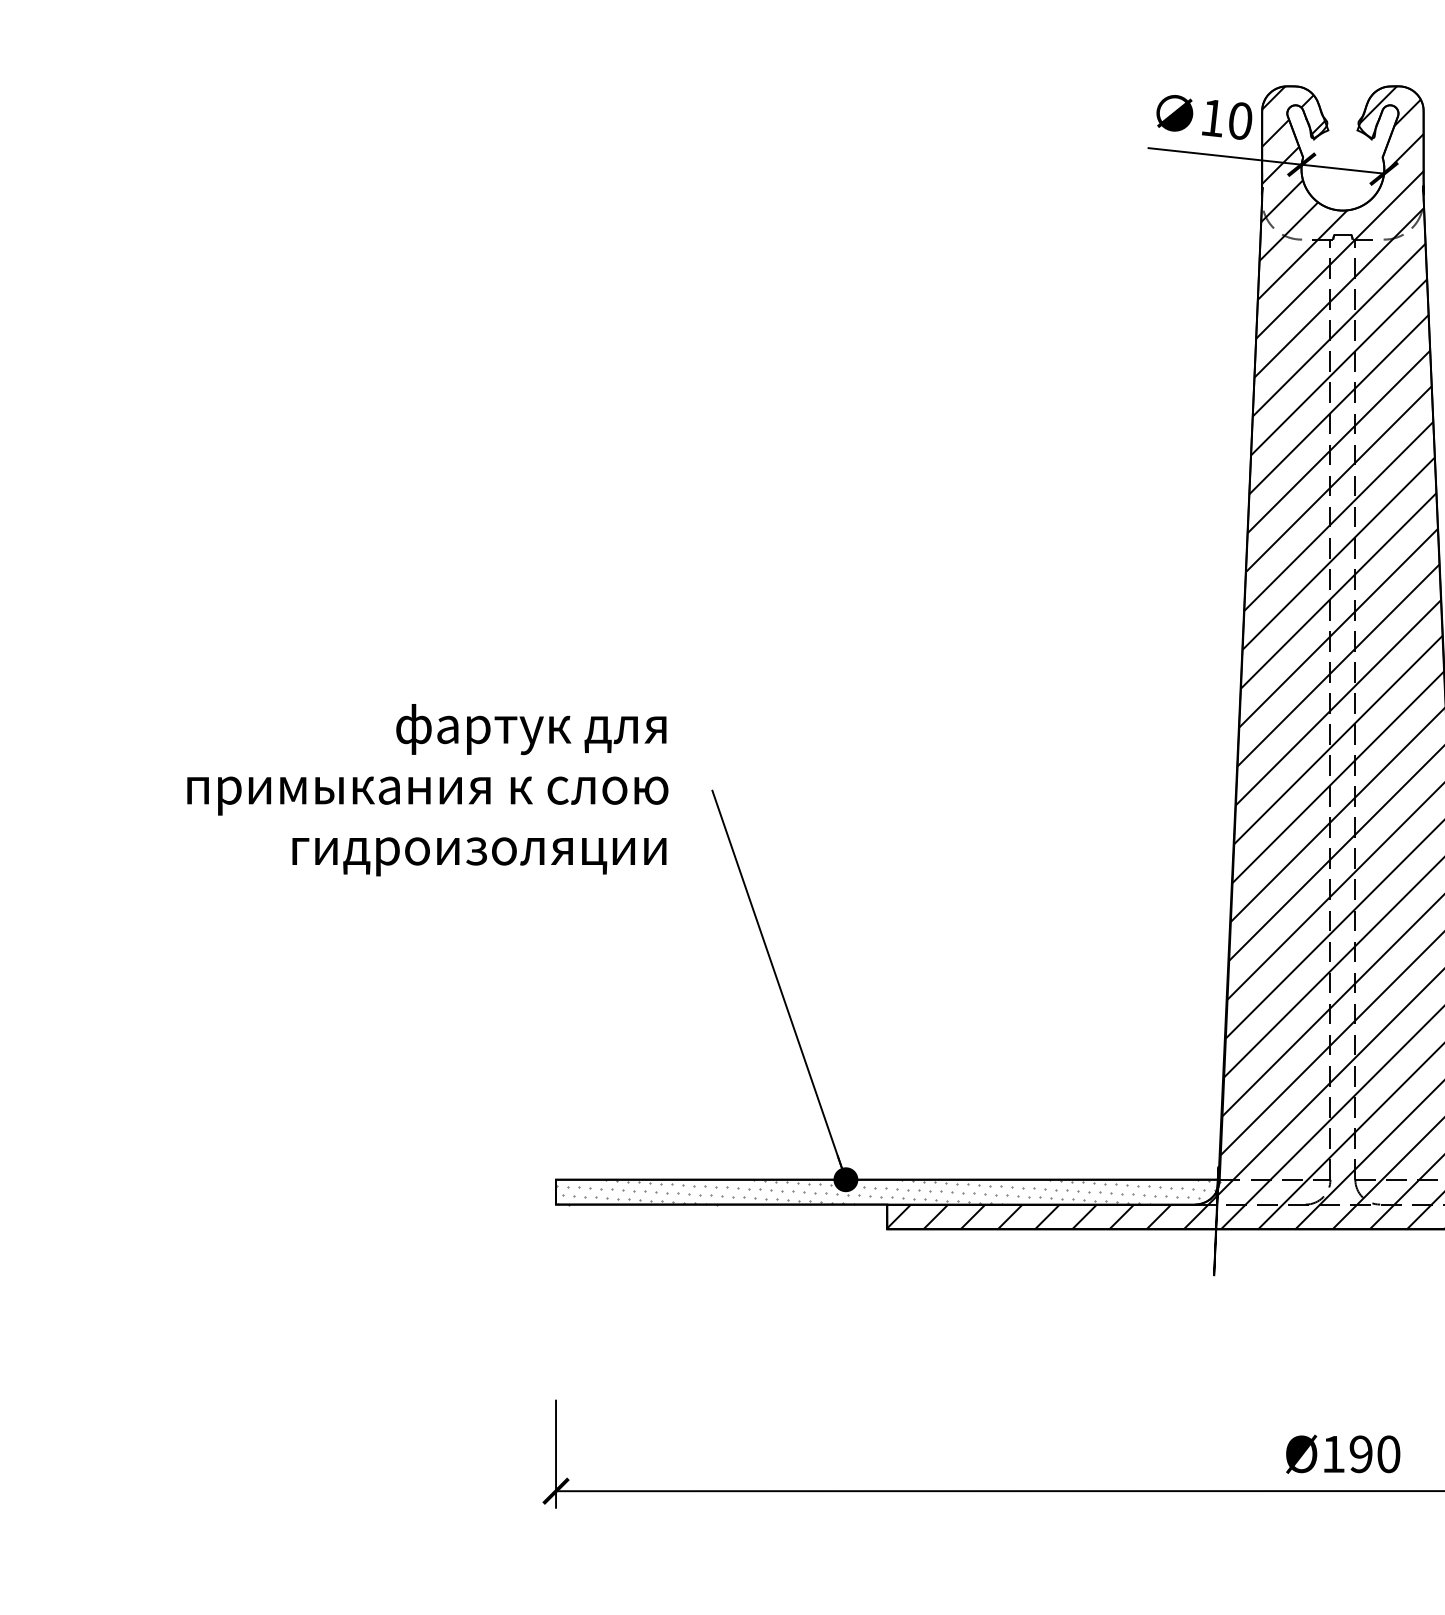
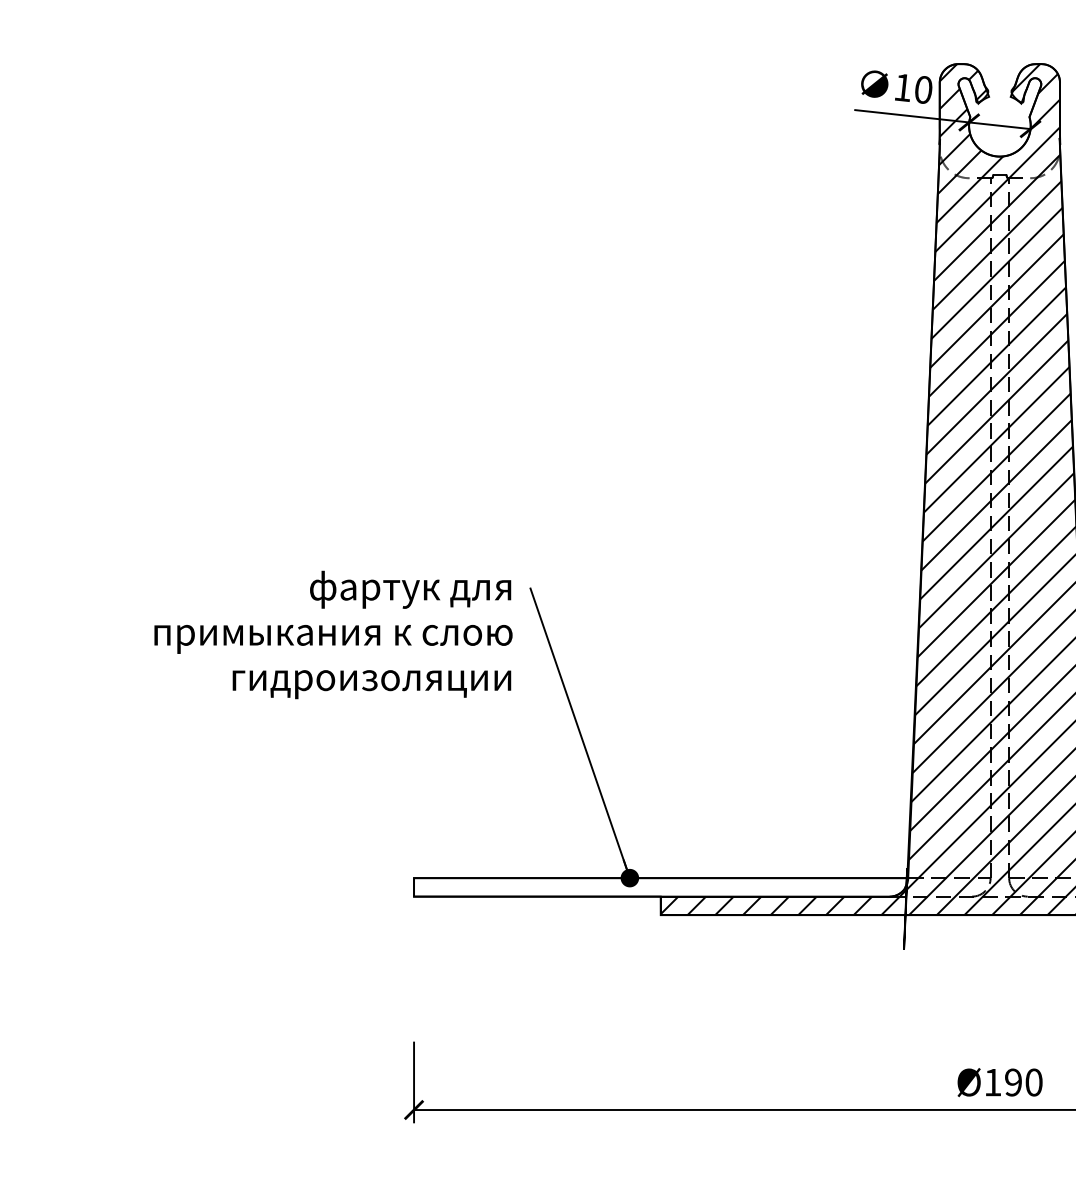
text: (427, 790) -> (333, 635), moved
hatch: (887, 1192) -> (660, 887), removed

